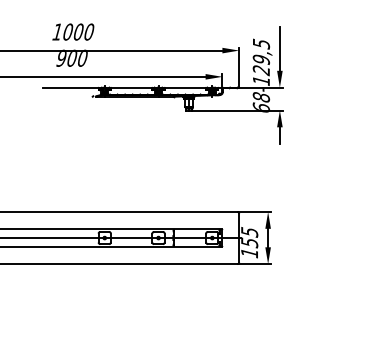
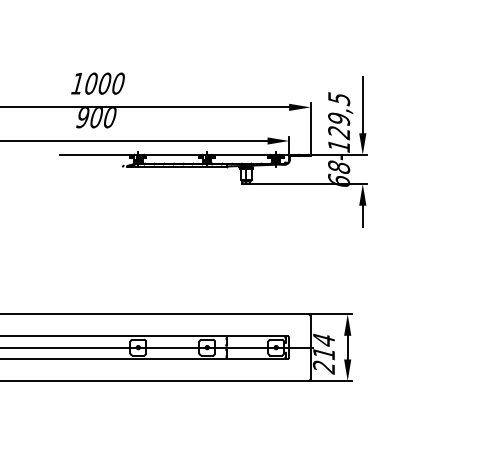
text: (249, 242) -> (323, 353), 155 -> 214

